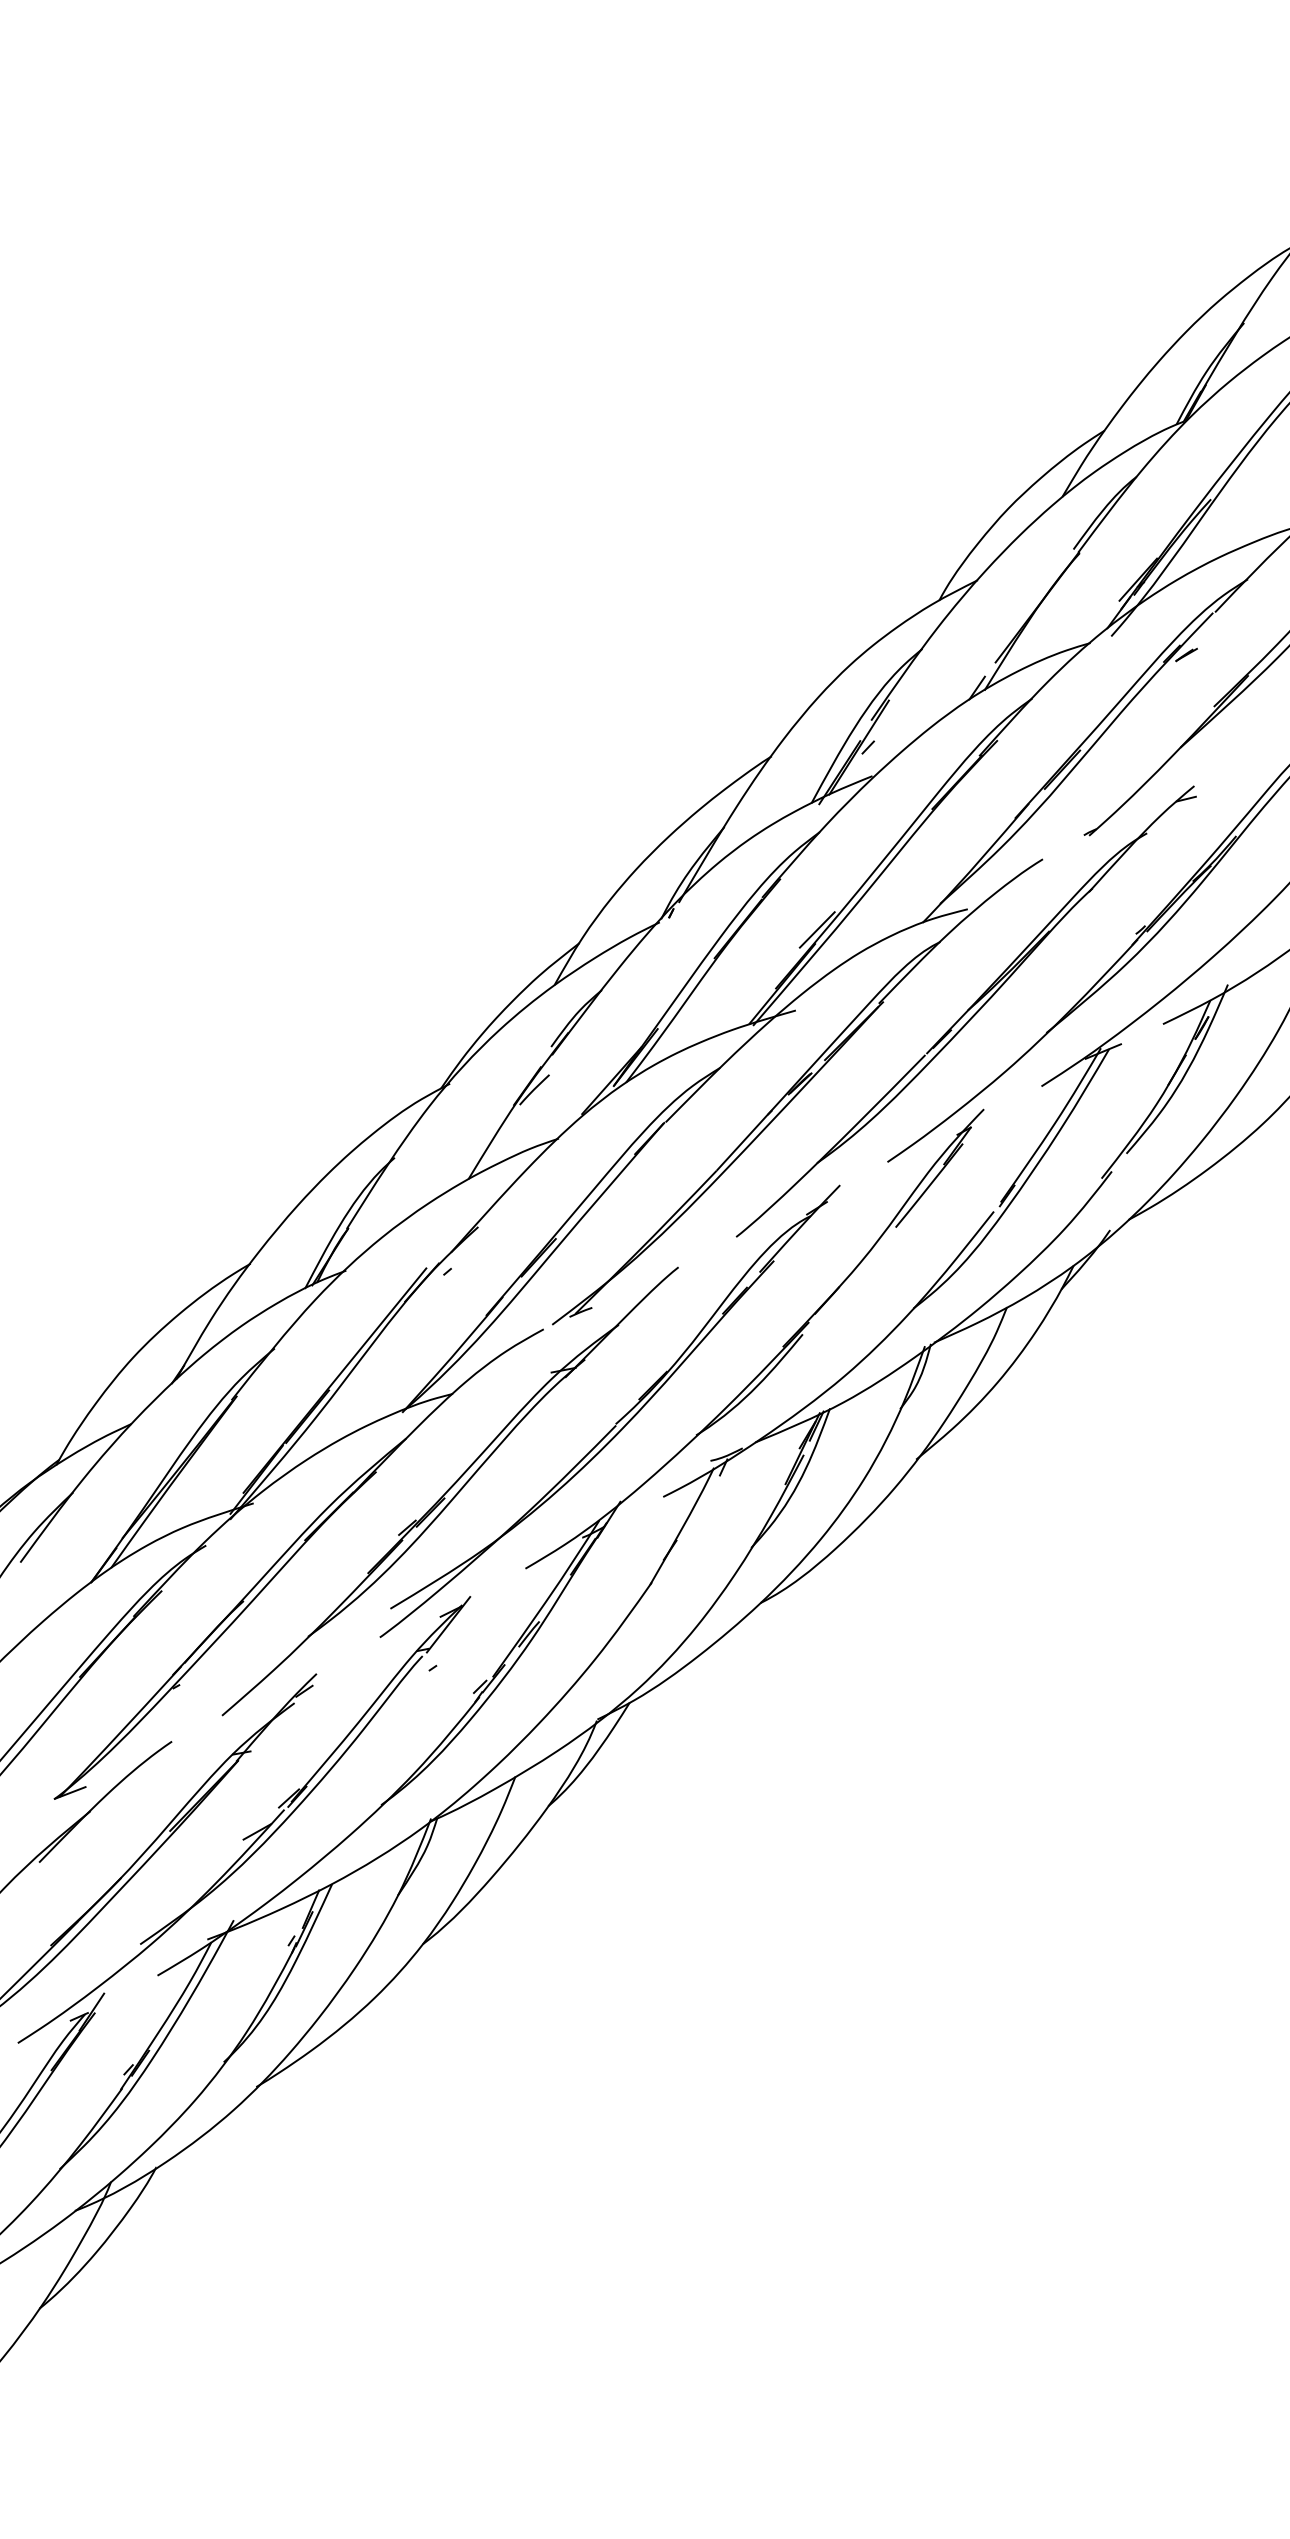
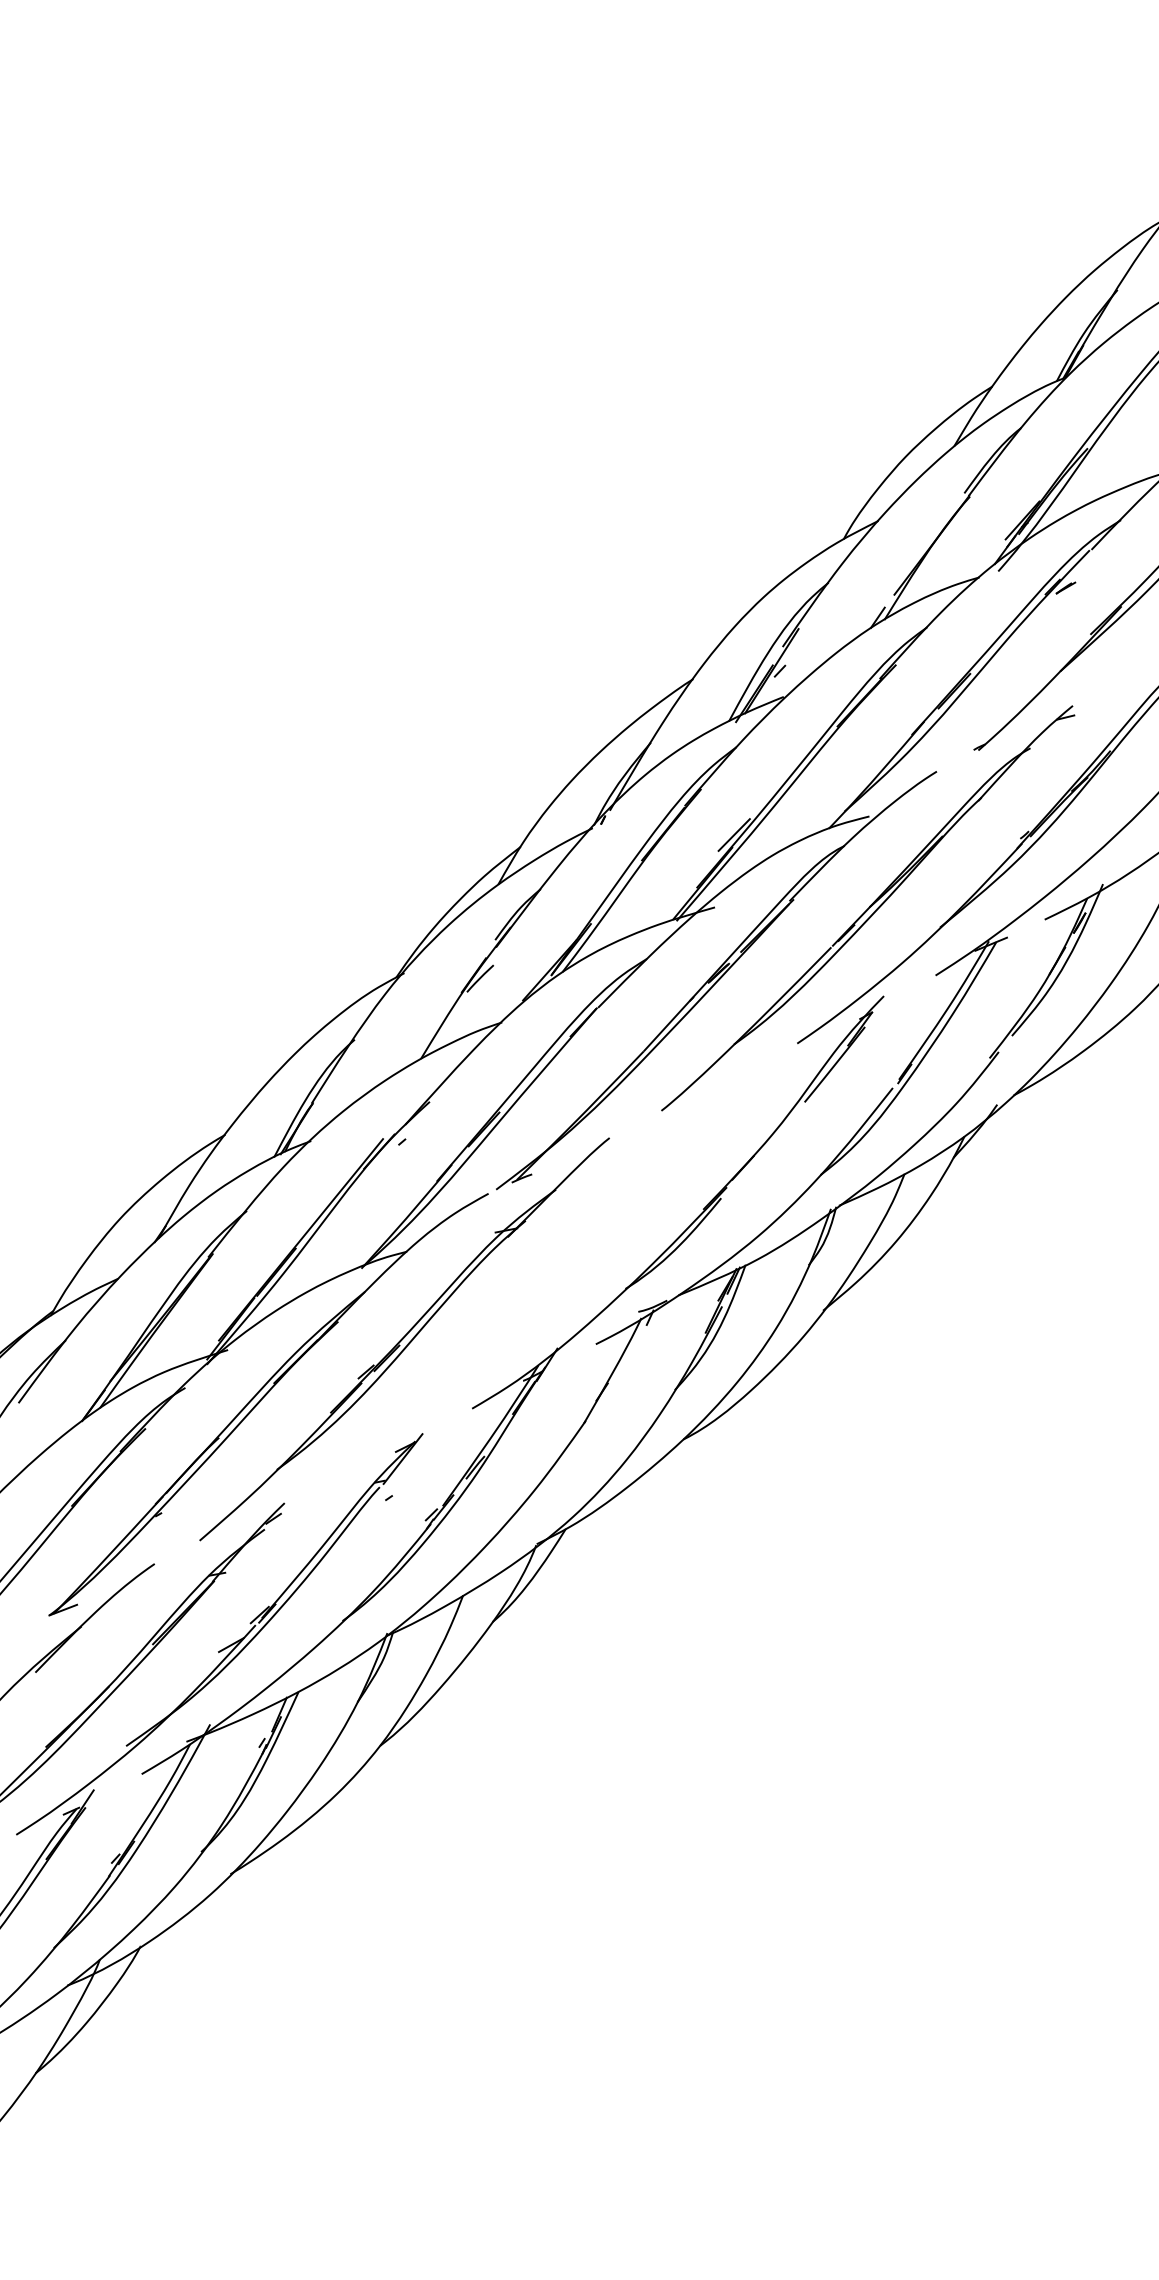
part: (619, 1419) -> (556, 1274), removed

